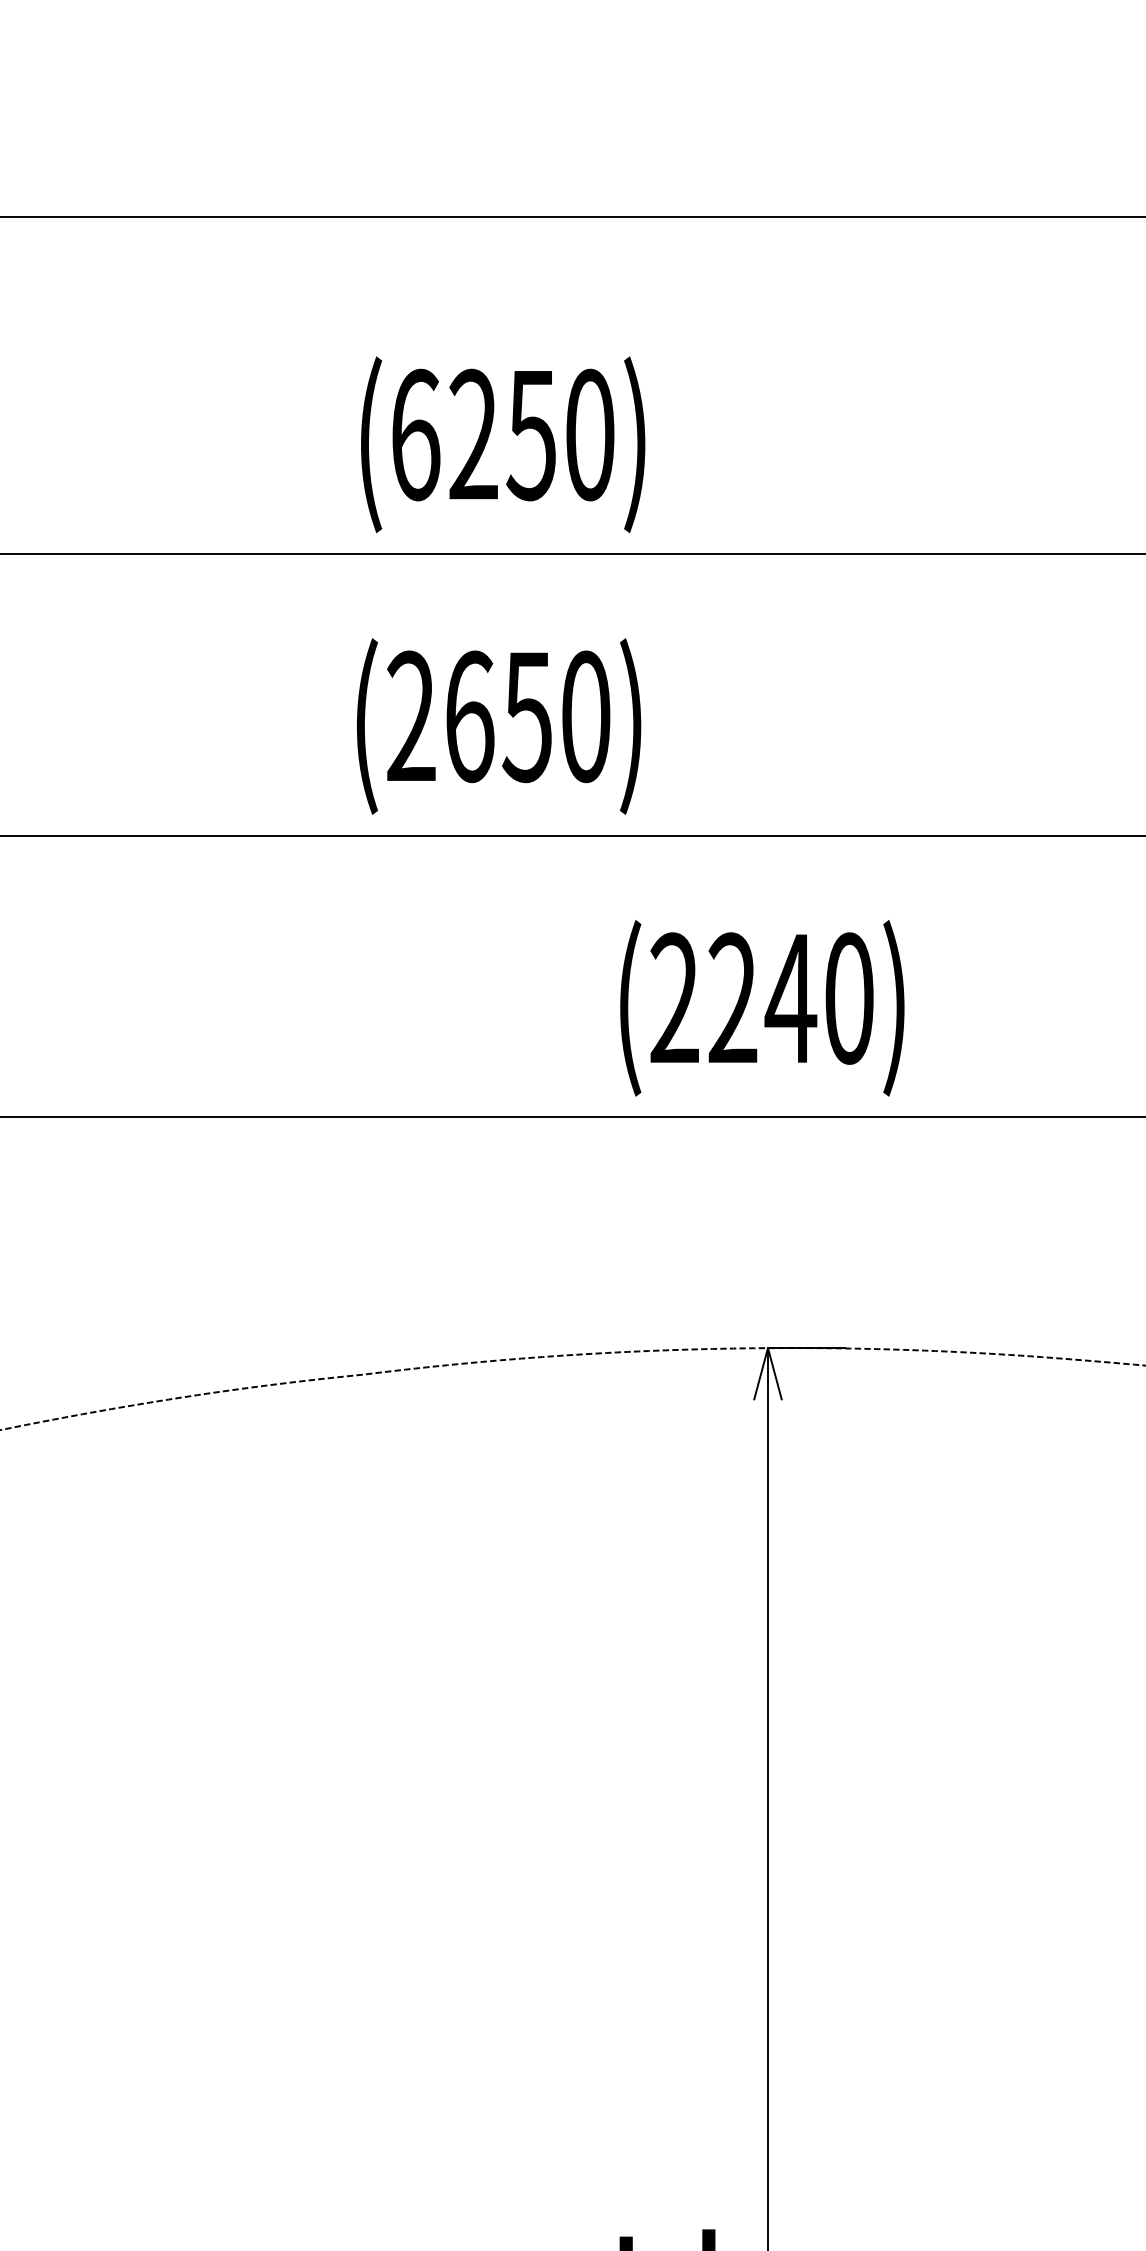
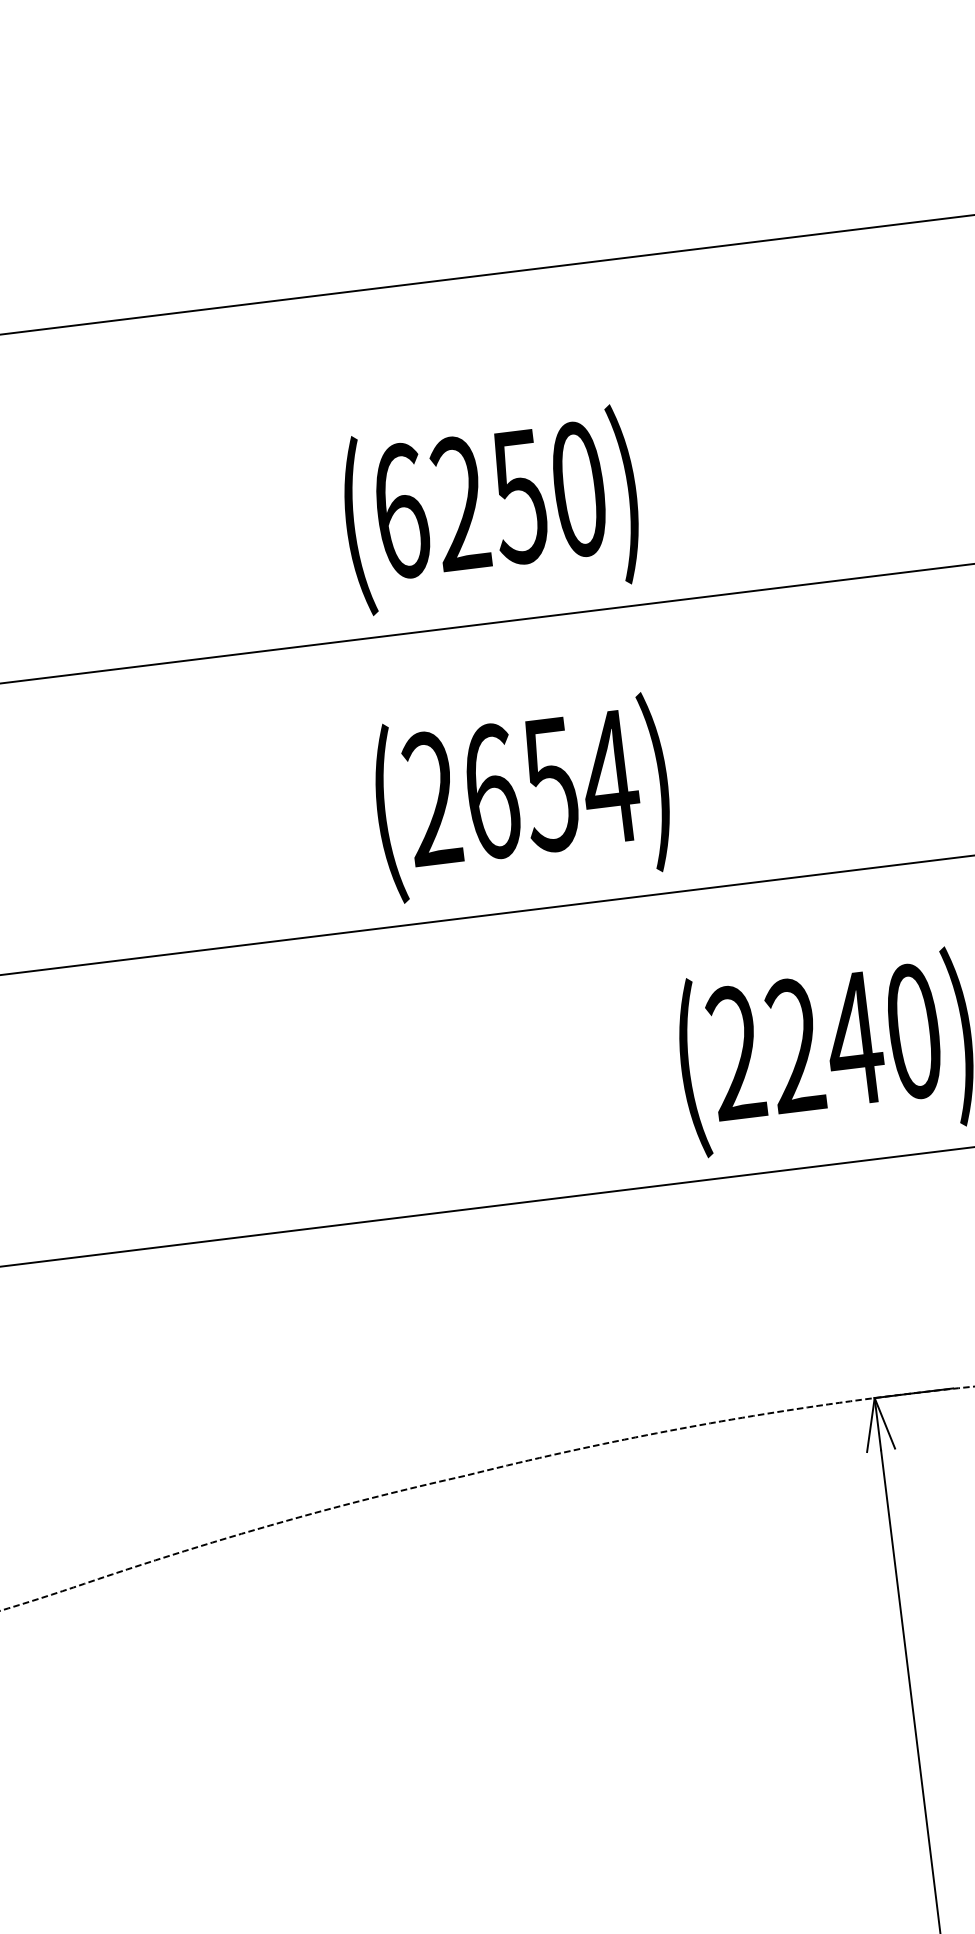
text: (585, 716) -> (609, 776), (2650) -> (2654)

